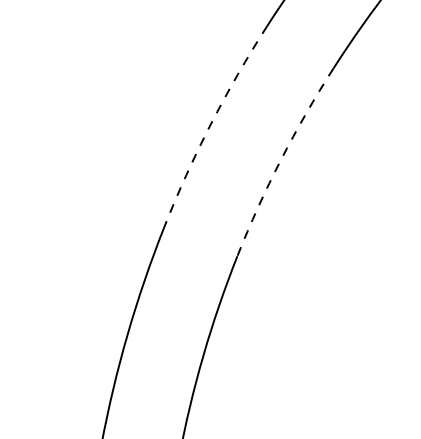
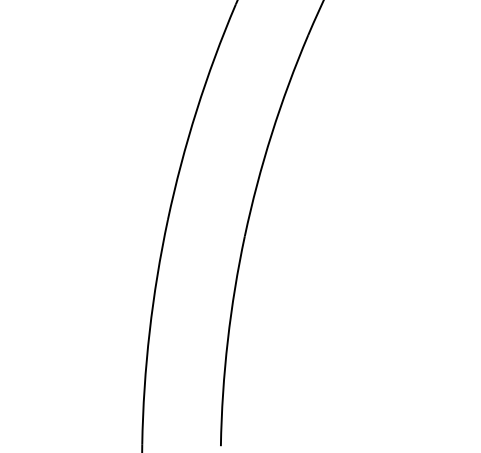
arc: (210, 124) -> (196, 110), dashed -> solid
arc: (280, 160) -> (271, 134), dashed -> solid

